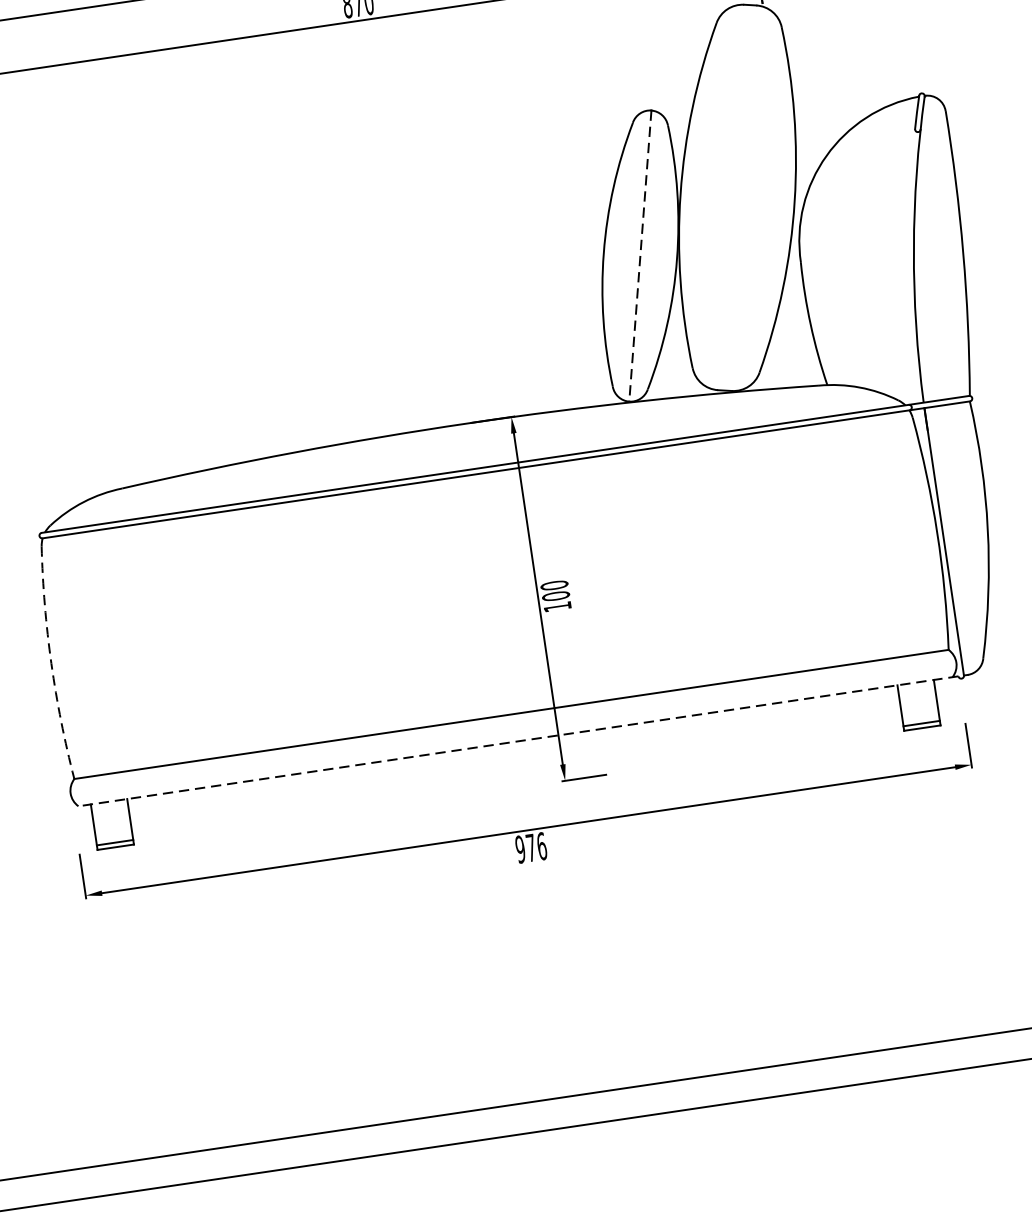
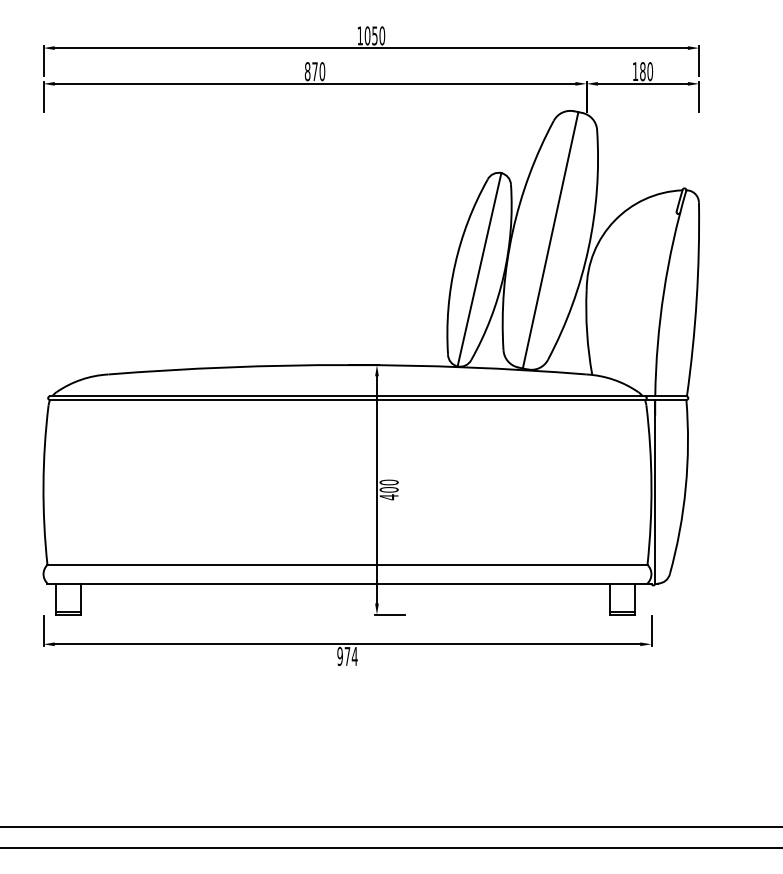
line: (737, 198) -> (550, 240), added
line: (640, 257) -> (479, 270), dashed -> solid
text: (556, 607) -> (388, 497), 100 -> 400
arc: (51, 664) -> (43, 485), dashed -> solid
line: (516, 741) -> (348, 583), dashed -> solid
text: (541, 845) -> (354, 655), 976 -> 974

